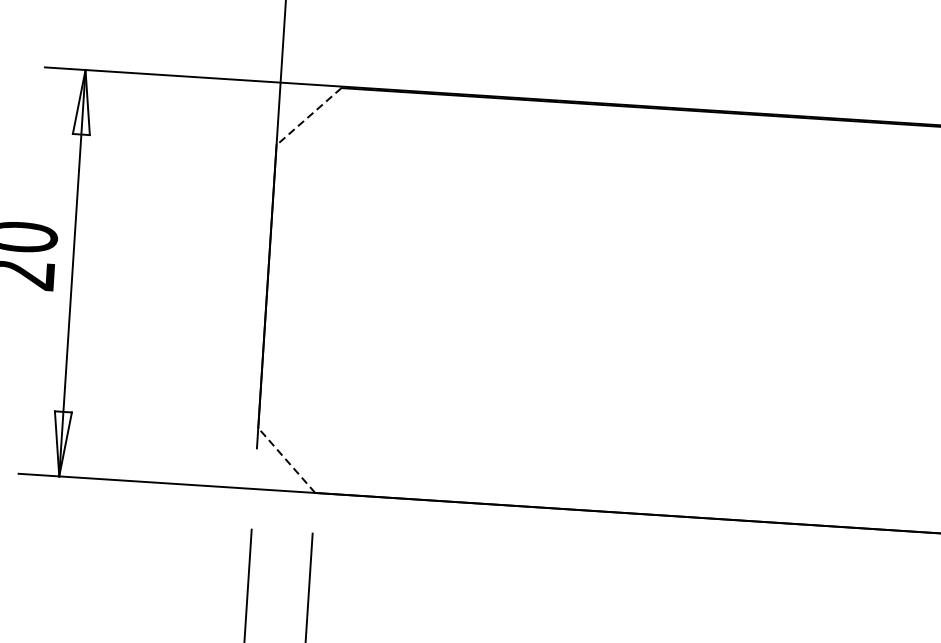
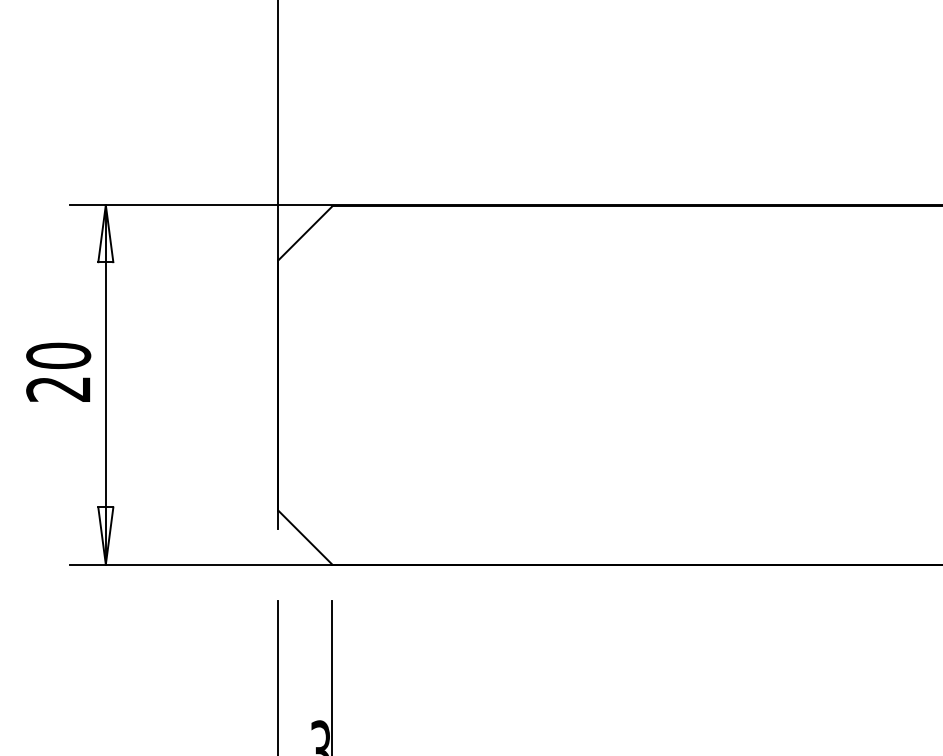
line: (308, 116) -> (304, 233), dashed -> solid
line: (285, 460) -> (304, 537), dashed -> solid

